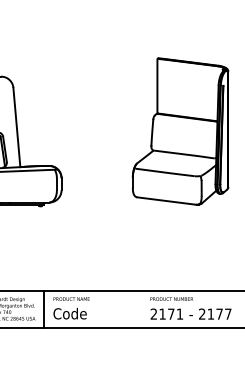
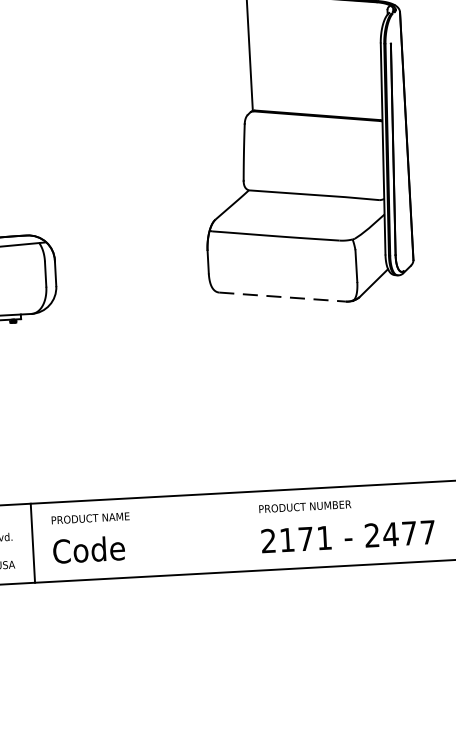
line: (166, 201) -> (282, 298), solid -> dashed
text: (210, 313) -> (389, 533), 2177 -> 2477

